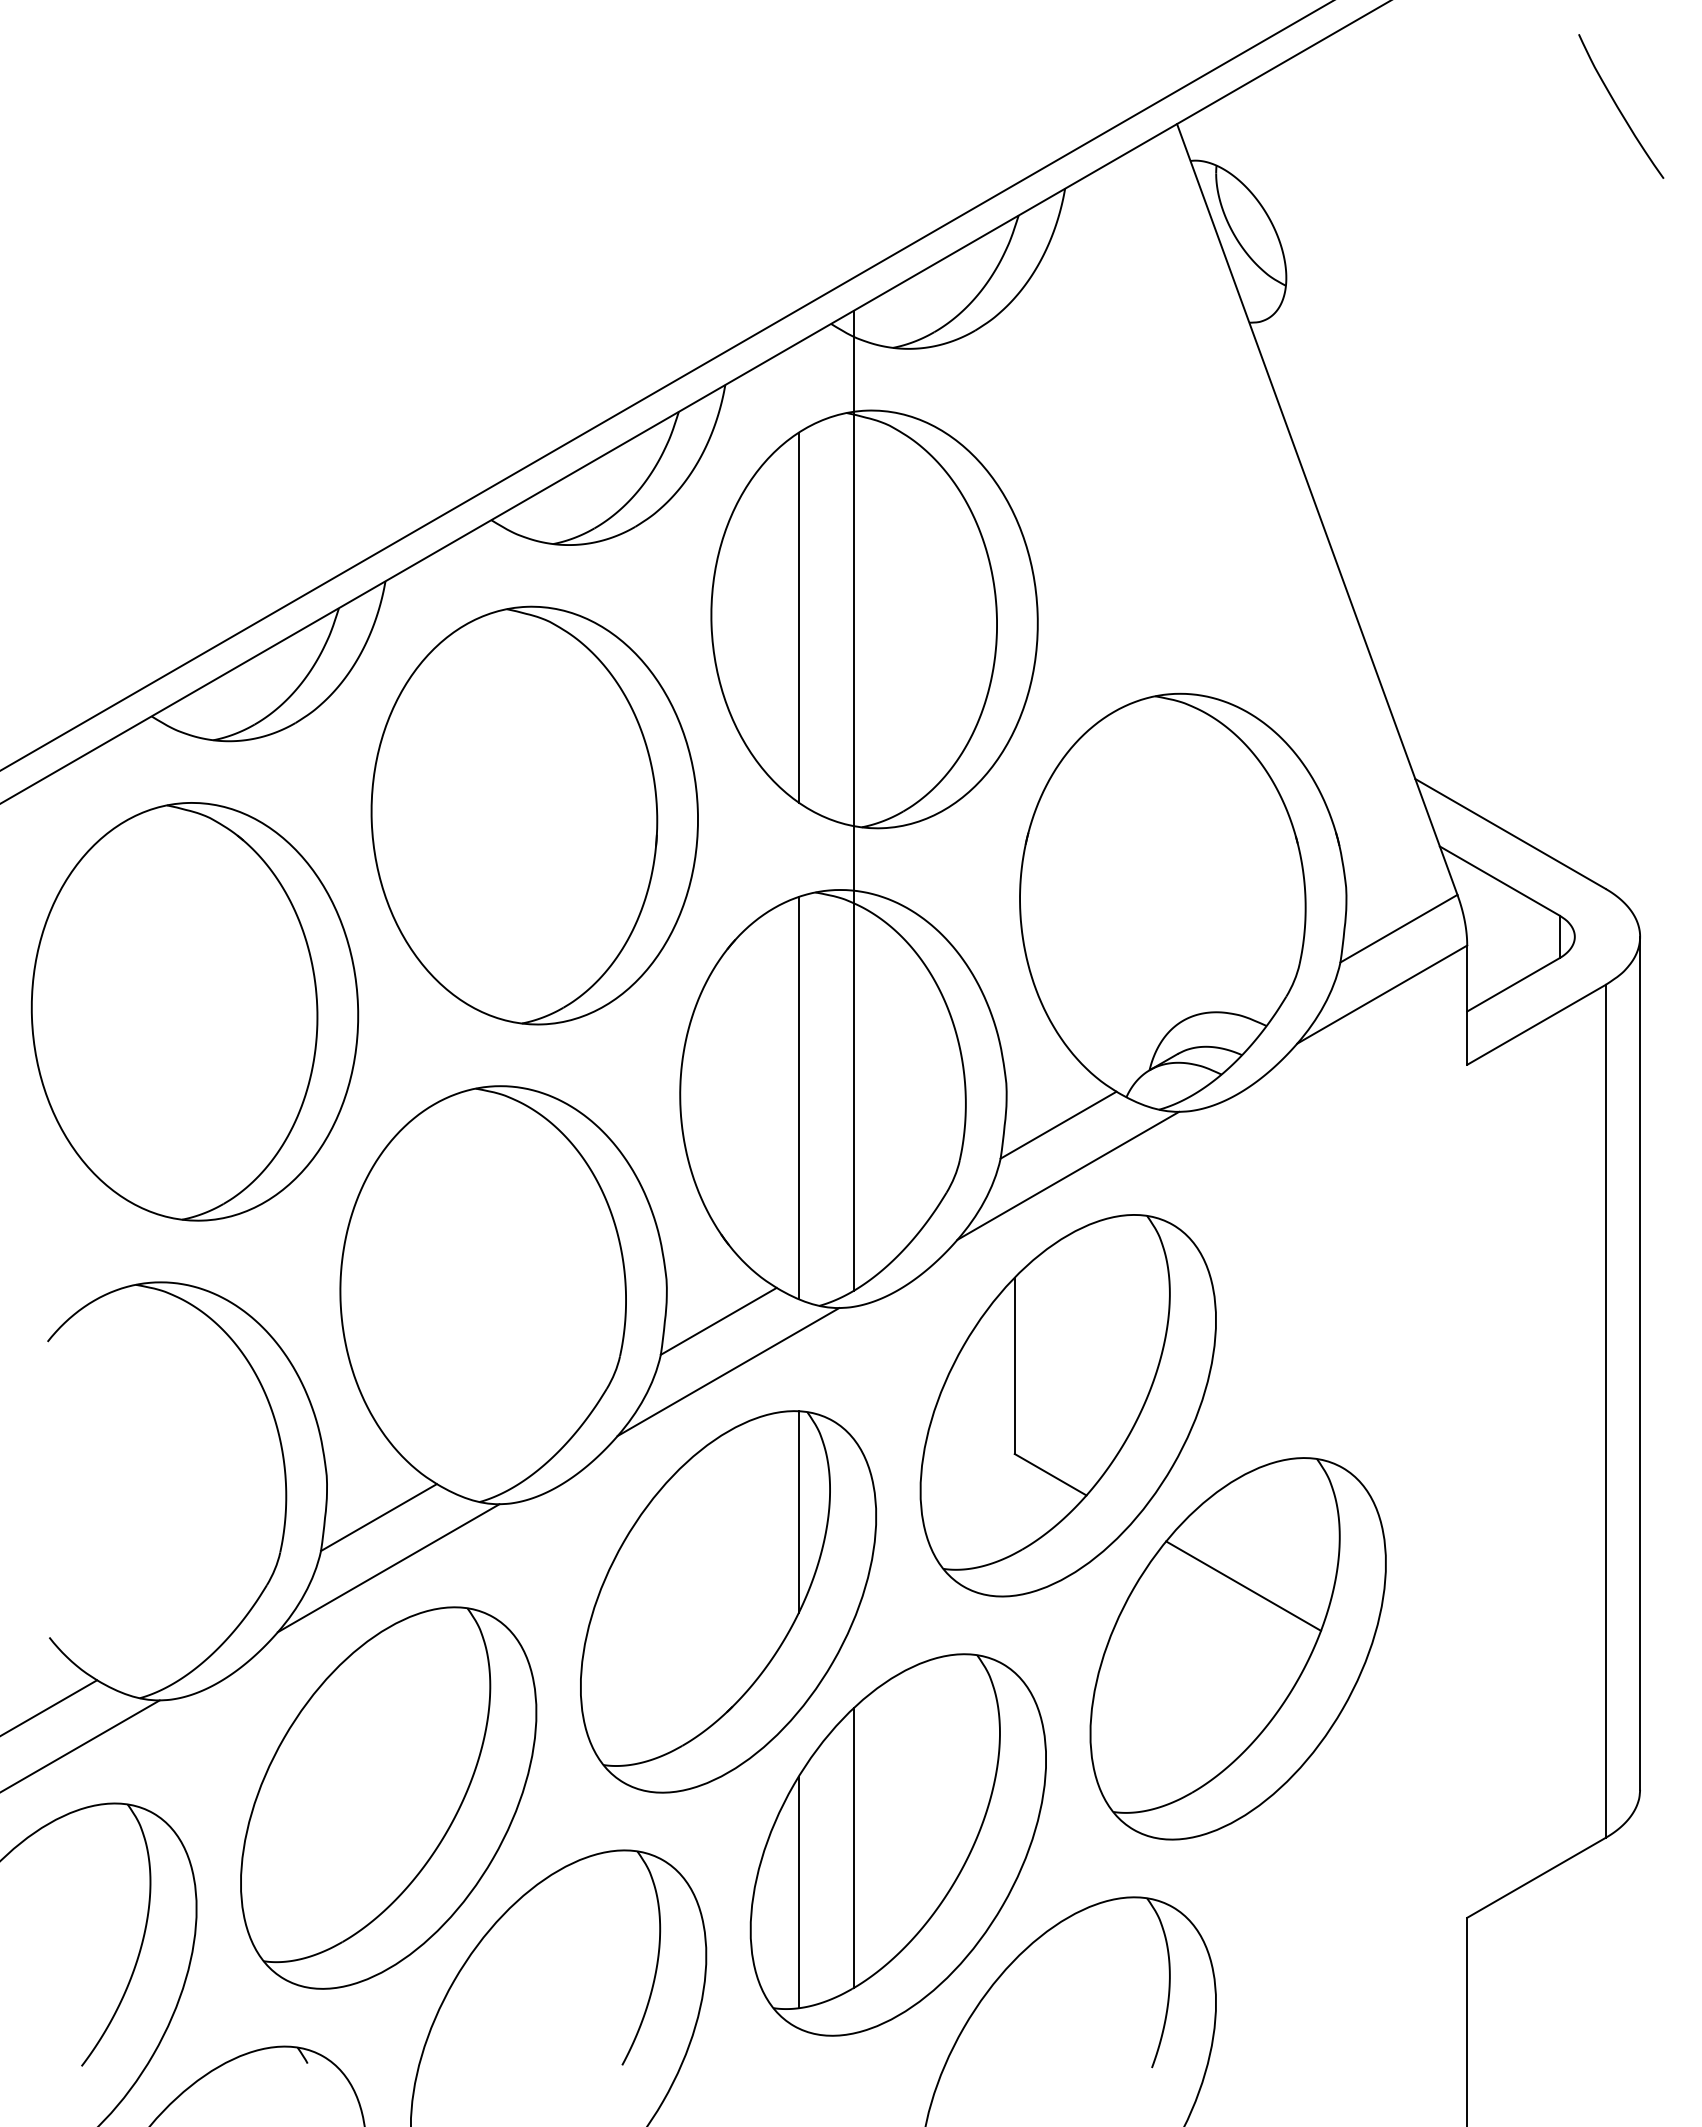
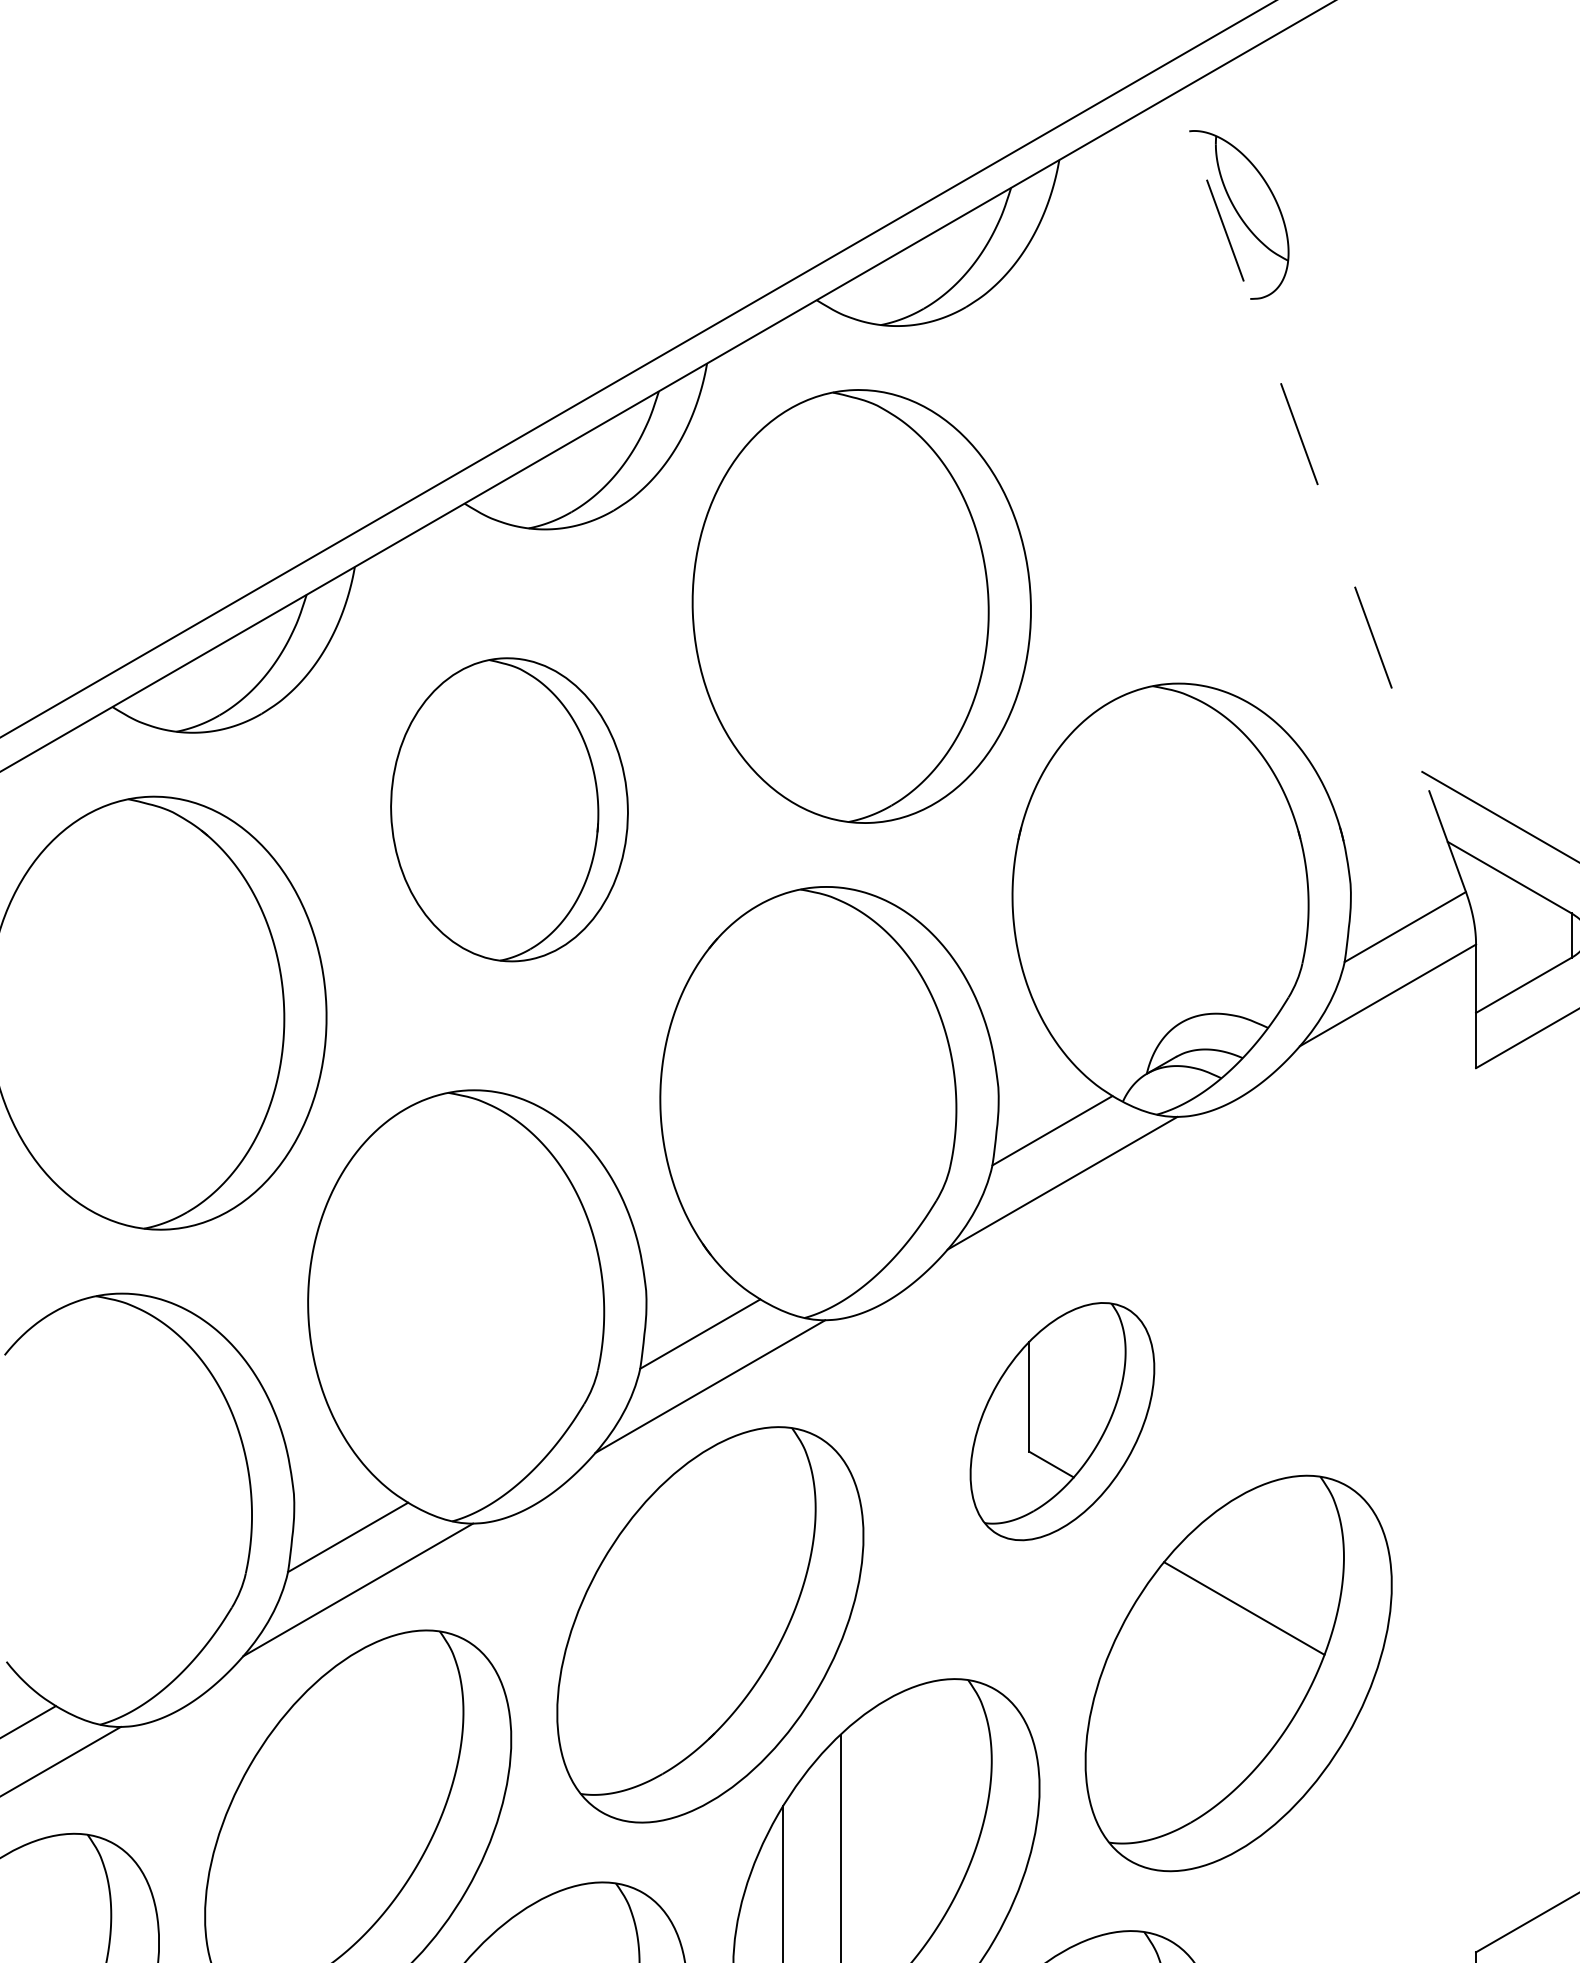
line: (1317, 509) -> (1320, 492), solid -> dashed
line: (798, 617) -> (782, 604), removed
line: (854, 800) -> (840, 794), removed
part: (534, 815) -> (509, 809), size x0.7
line: (798, 1097) -> (782, 1102), removed
part: (1067, 1405) -> (1061, 1421), size x0.6
line: (798, 1511) -> (782, 1531), removed

